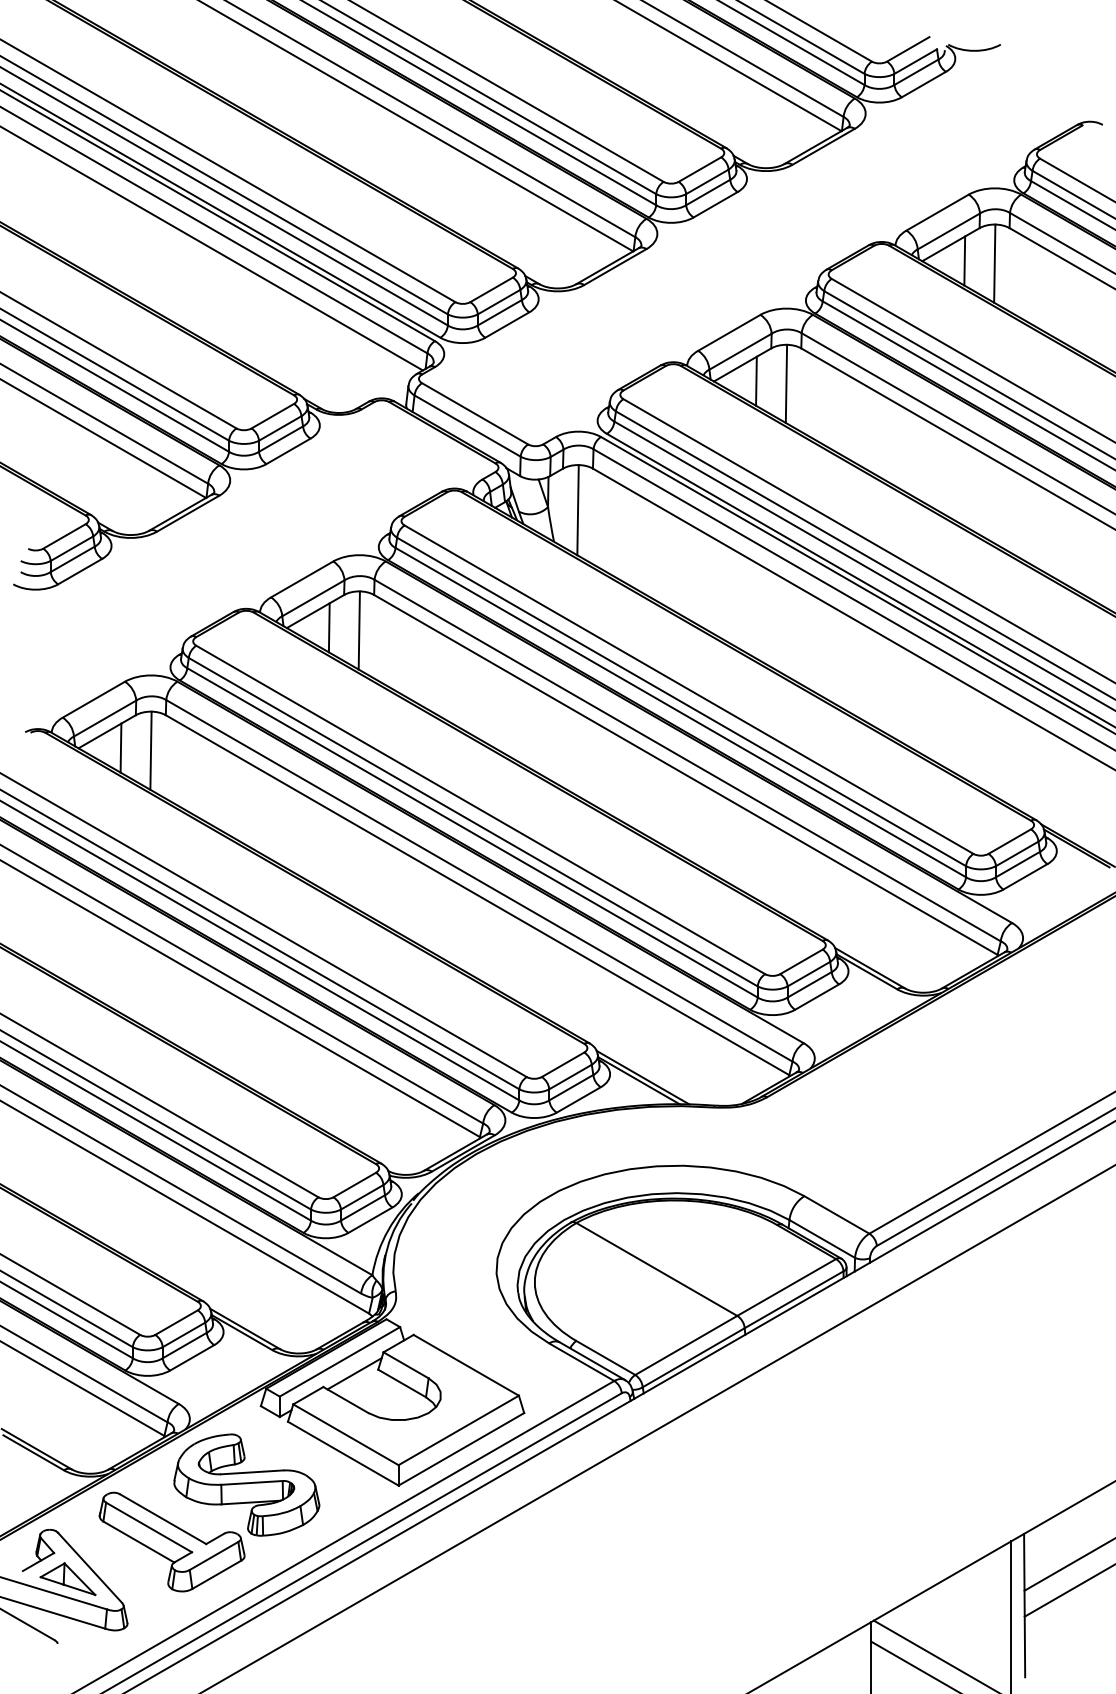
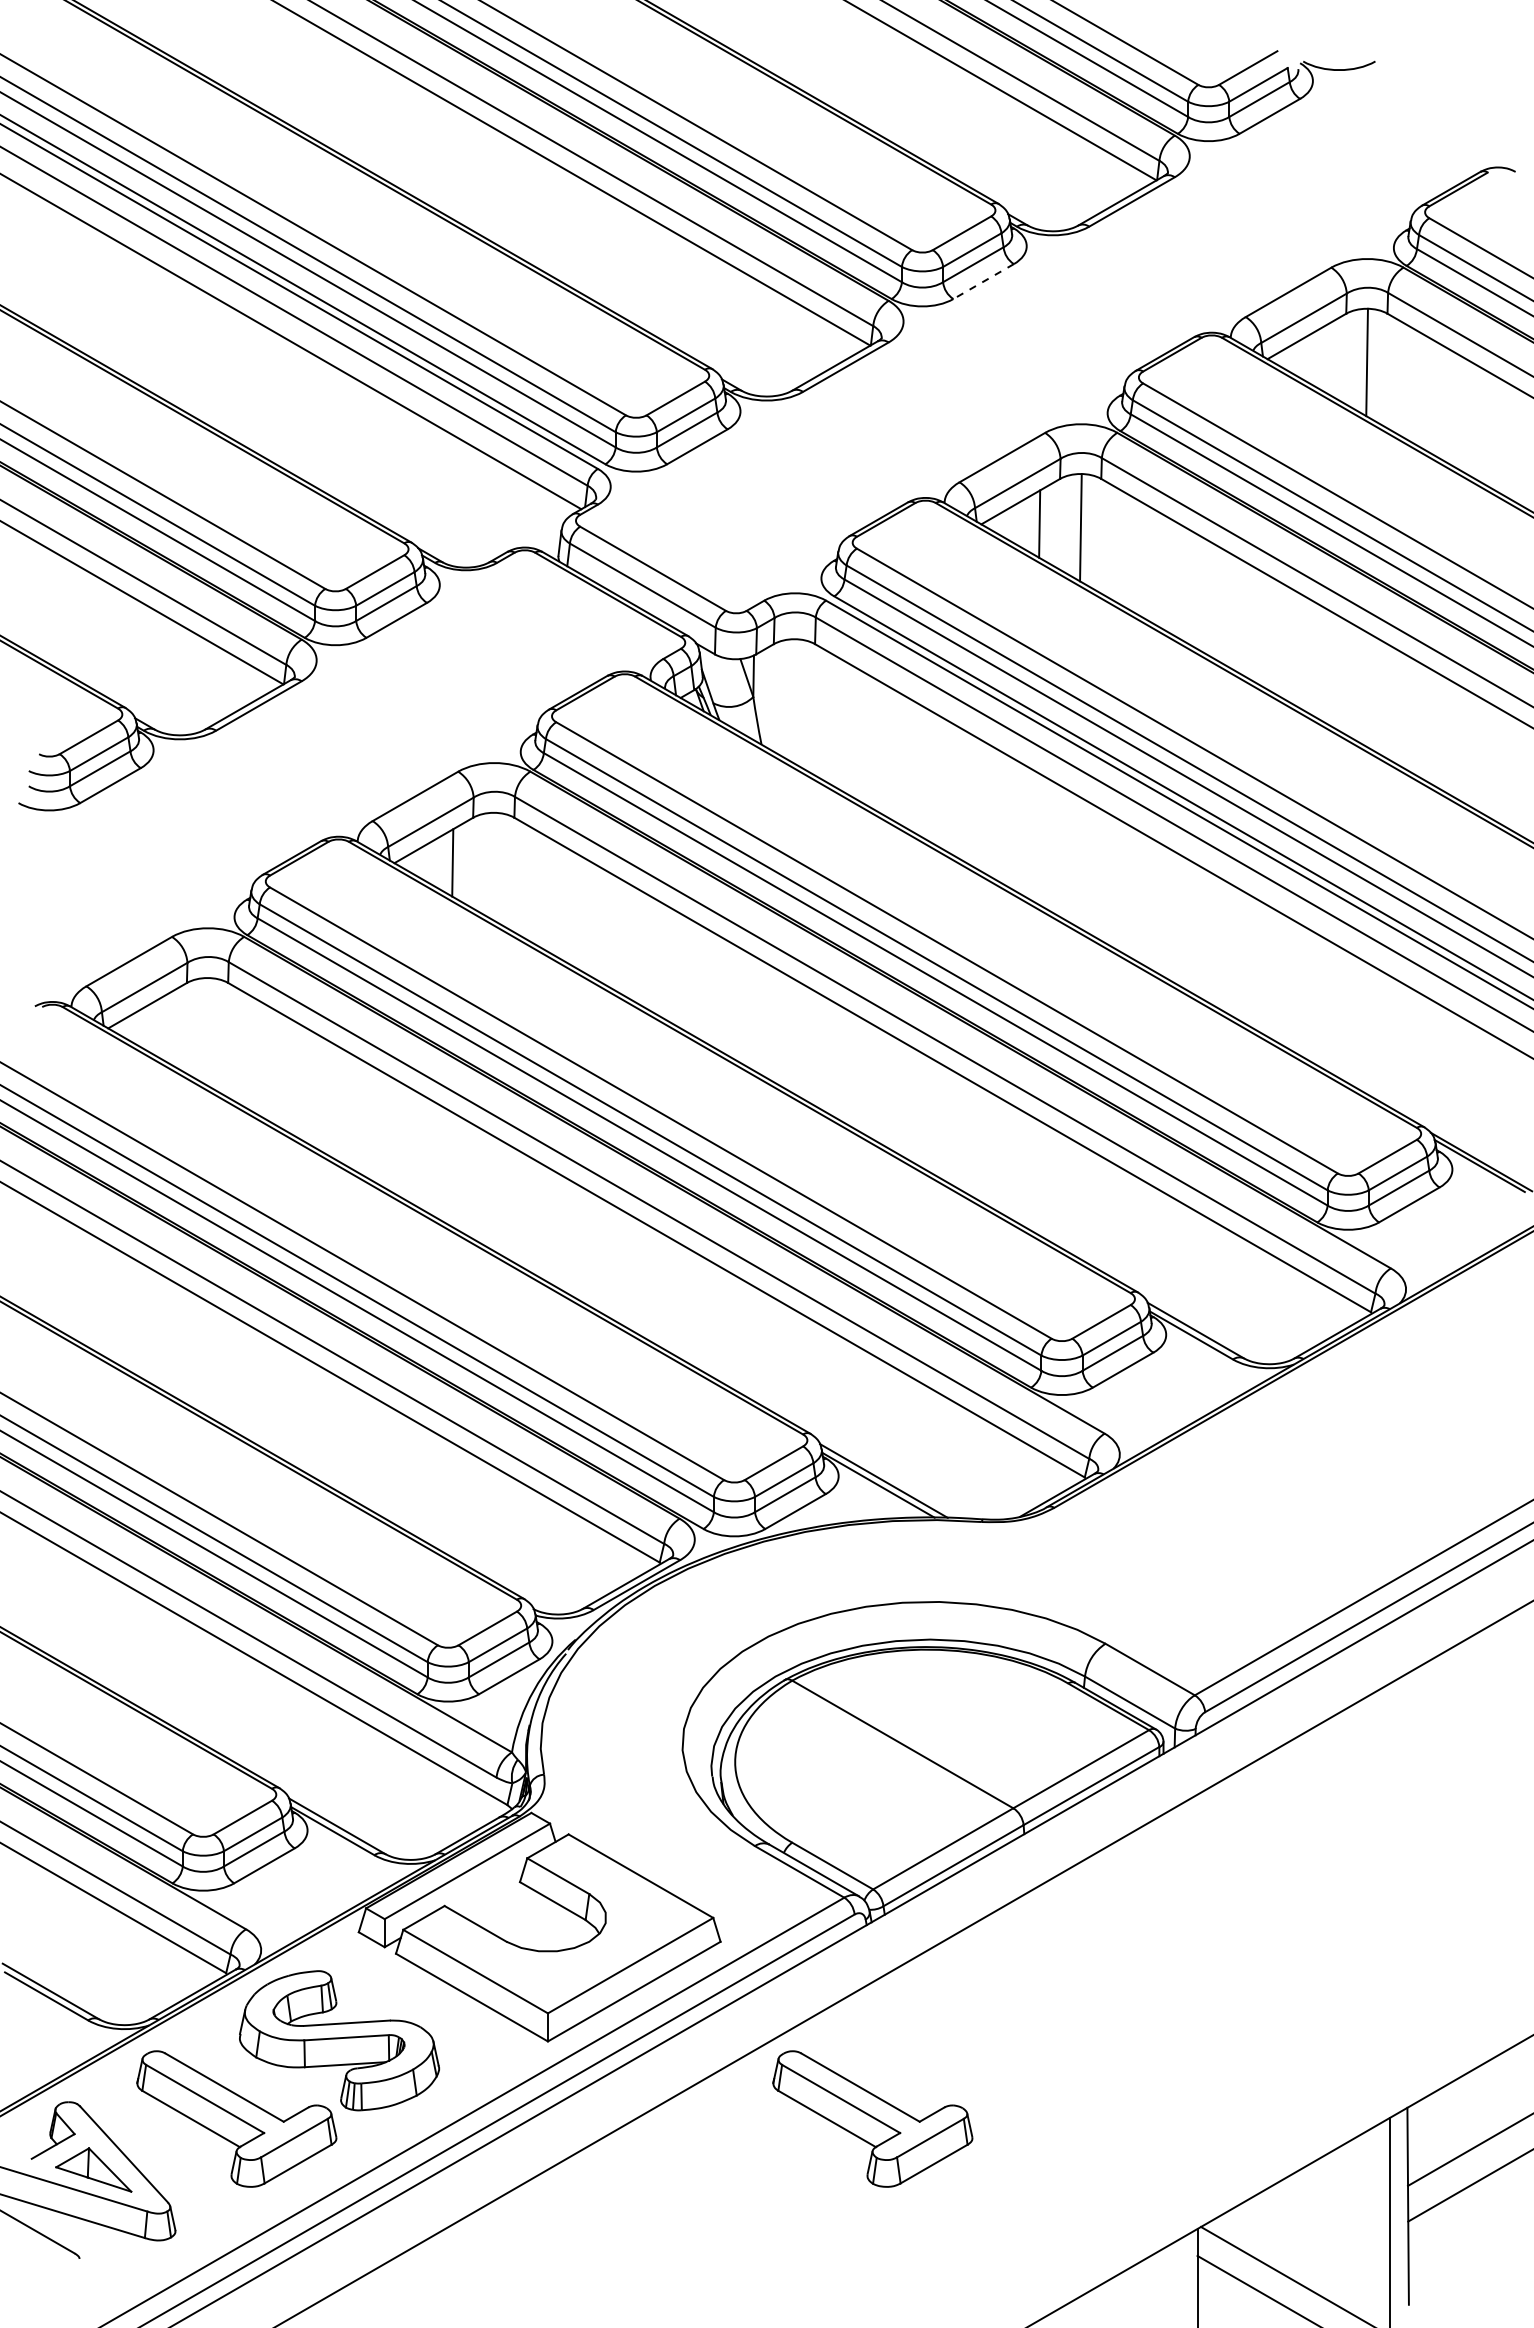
line: (715, 204) -> (983, 281), solid -> dashed
line: (964, 260) -> (1325, 358), removed
line: (578, 510) -> (794, 701), removed
line: (358, 630) -> (493, 866), removed
line: (120, 747) -> (166, 1027), removed
line: (150, 750) -> (207, 1031), removed
line: (354, 1373) -> (487, 1887), removed
part: (634, 1541) -> (872, 2118), added

